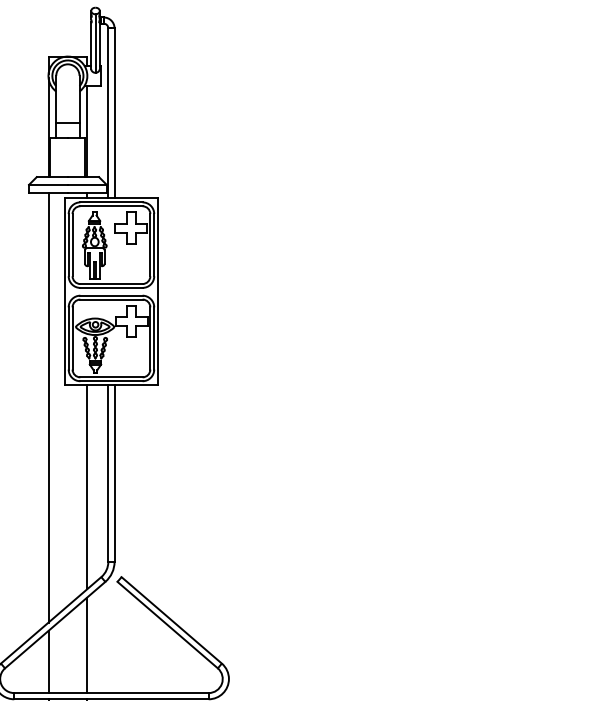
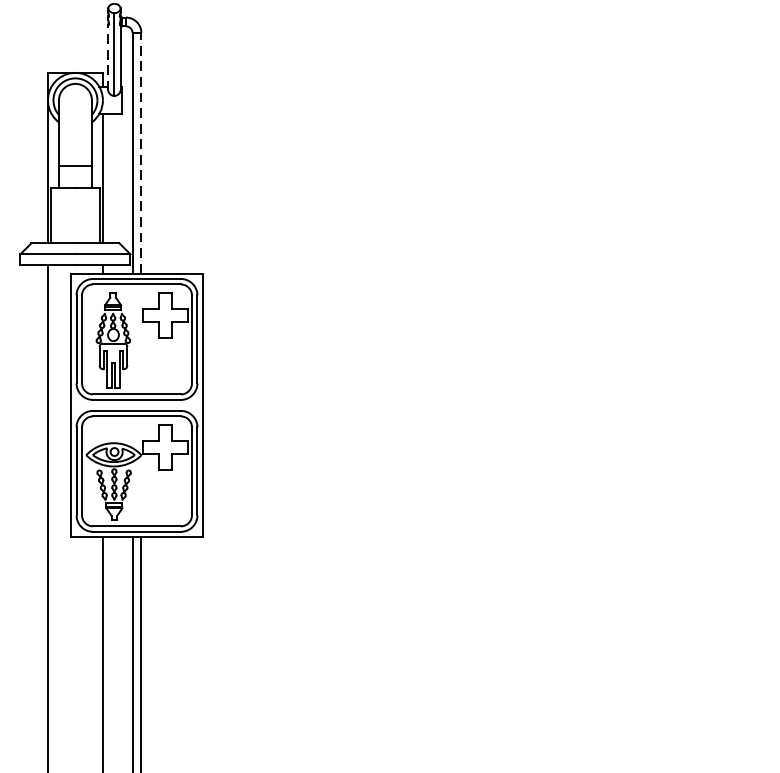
line: (91, 45) -> (108, 57), solid -> dashed
line: (114, 112) -> (141, 151), solid -> dashed

